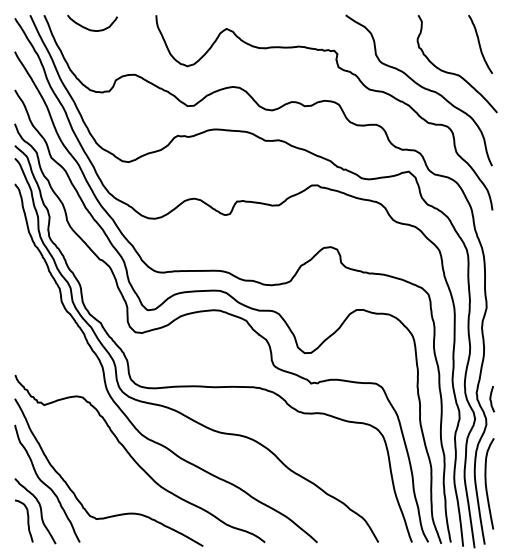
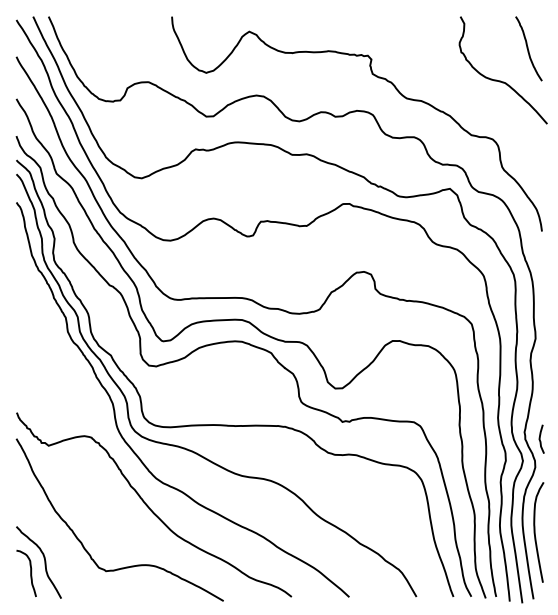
curve: (92, 29) -> (101, 32), removed
curve: (420, 87) -> (462, 96), removed
curve: (46, 484) -> (51, 533), removed

